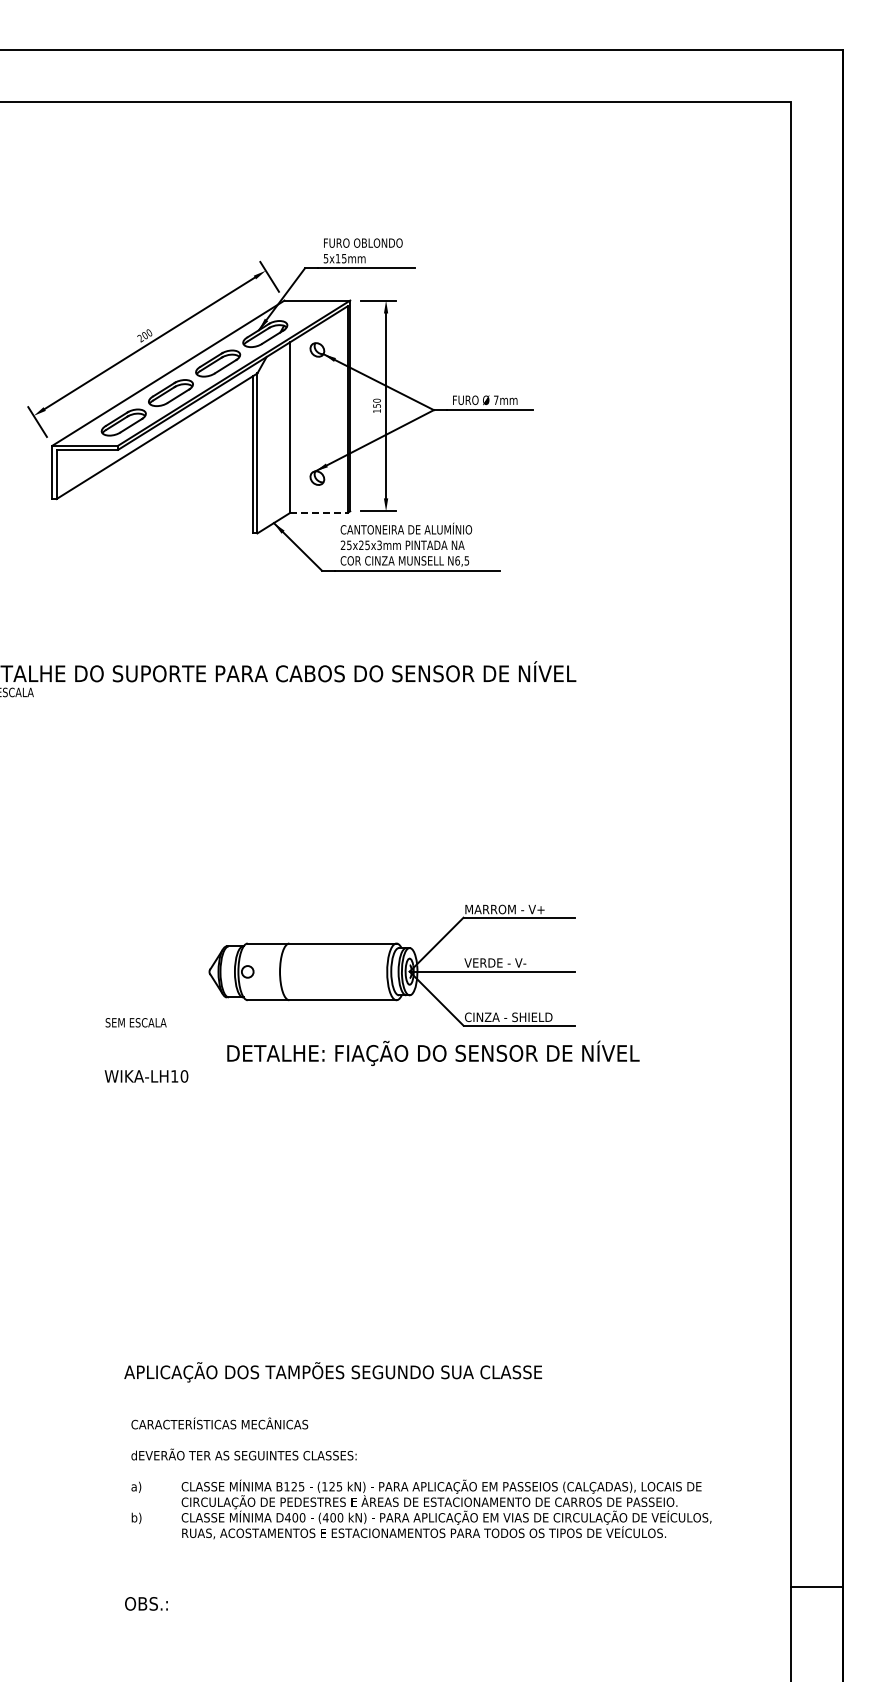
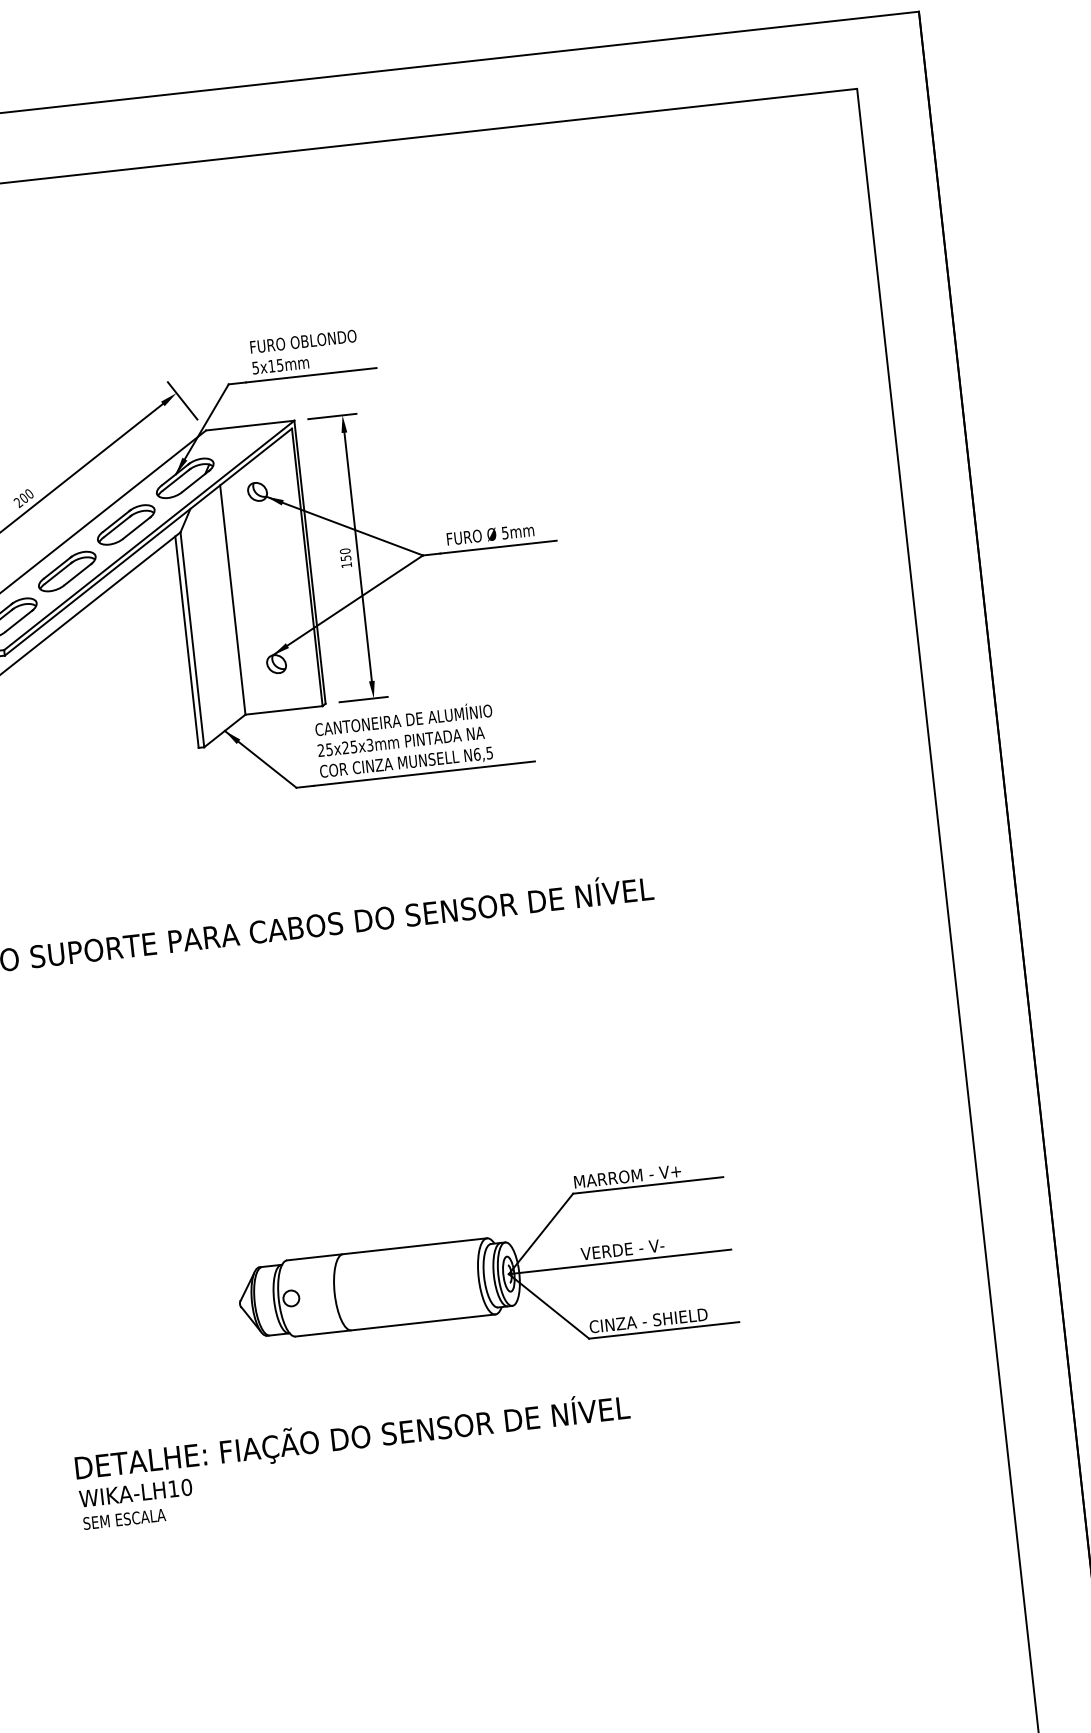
text: (496, 400) -> (505, 533), 7mm -> 5mm
line: (319, 512) -> (284, 709), dashed -> solid
part: (391, 965) -> (483, 1268), moved
text: (135, 1022) -> (123, 1519), moved
text: (433, 1052) -> (352, 1436), moved

